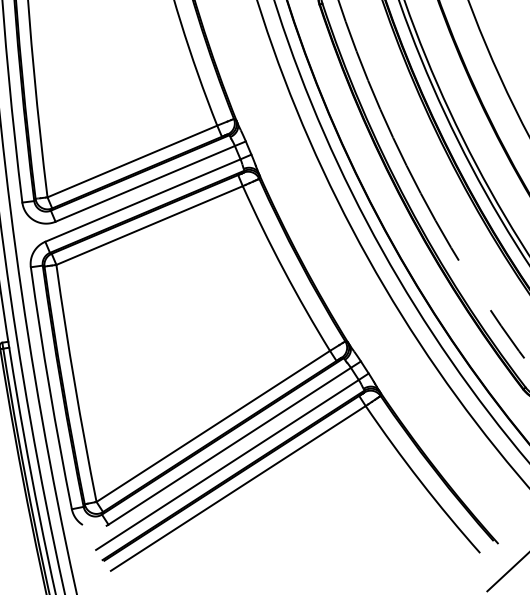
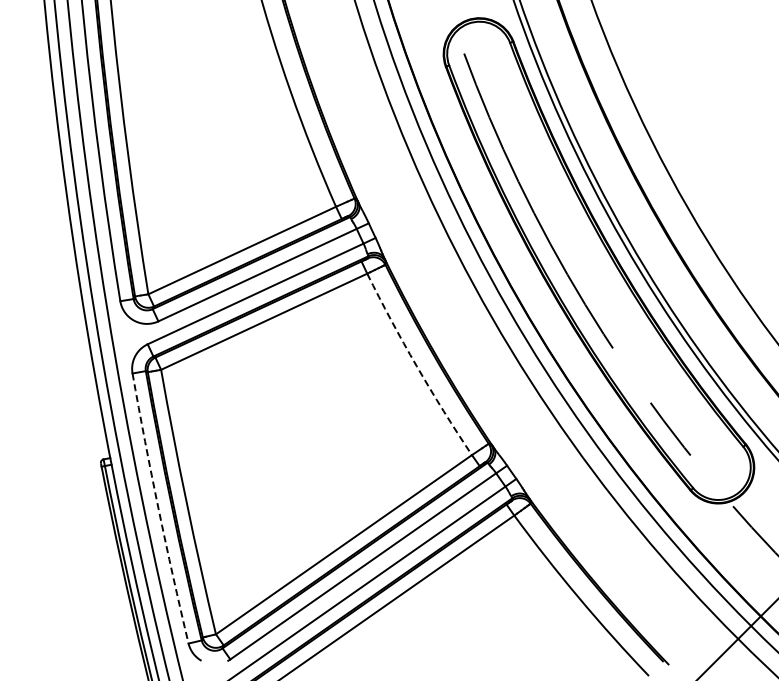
arc: (283, 270) -> (416, 366), solid -> dashed
arc: (49, 388) -> (158, 508), solid -> dashed

